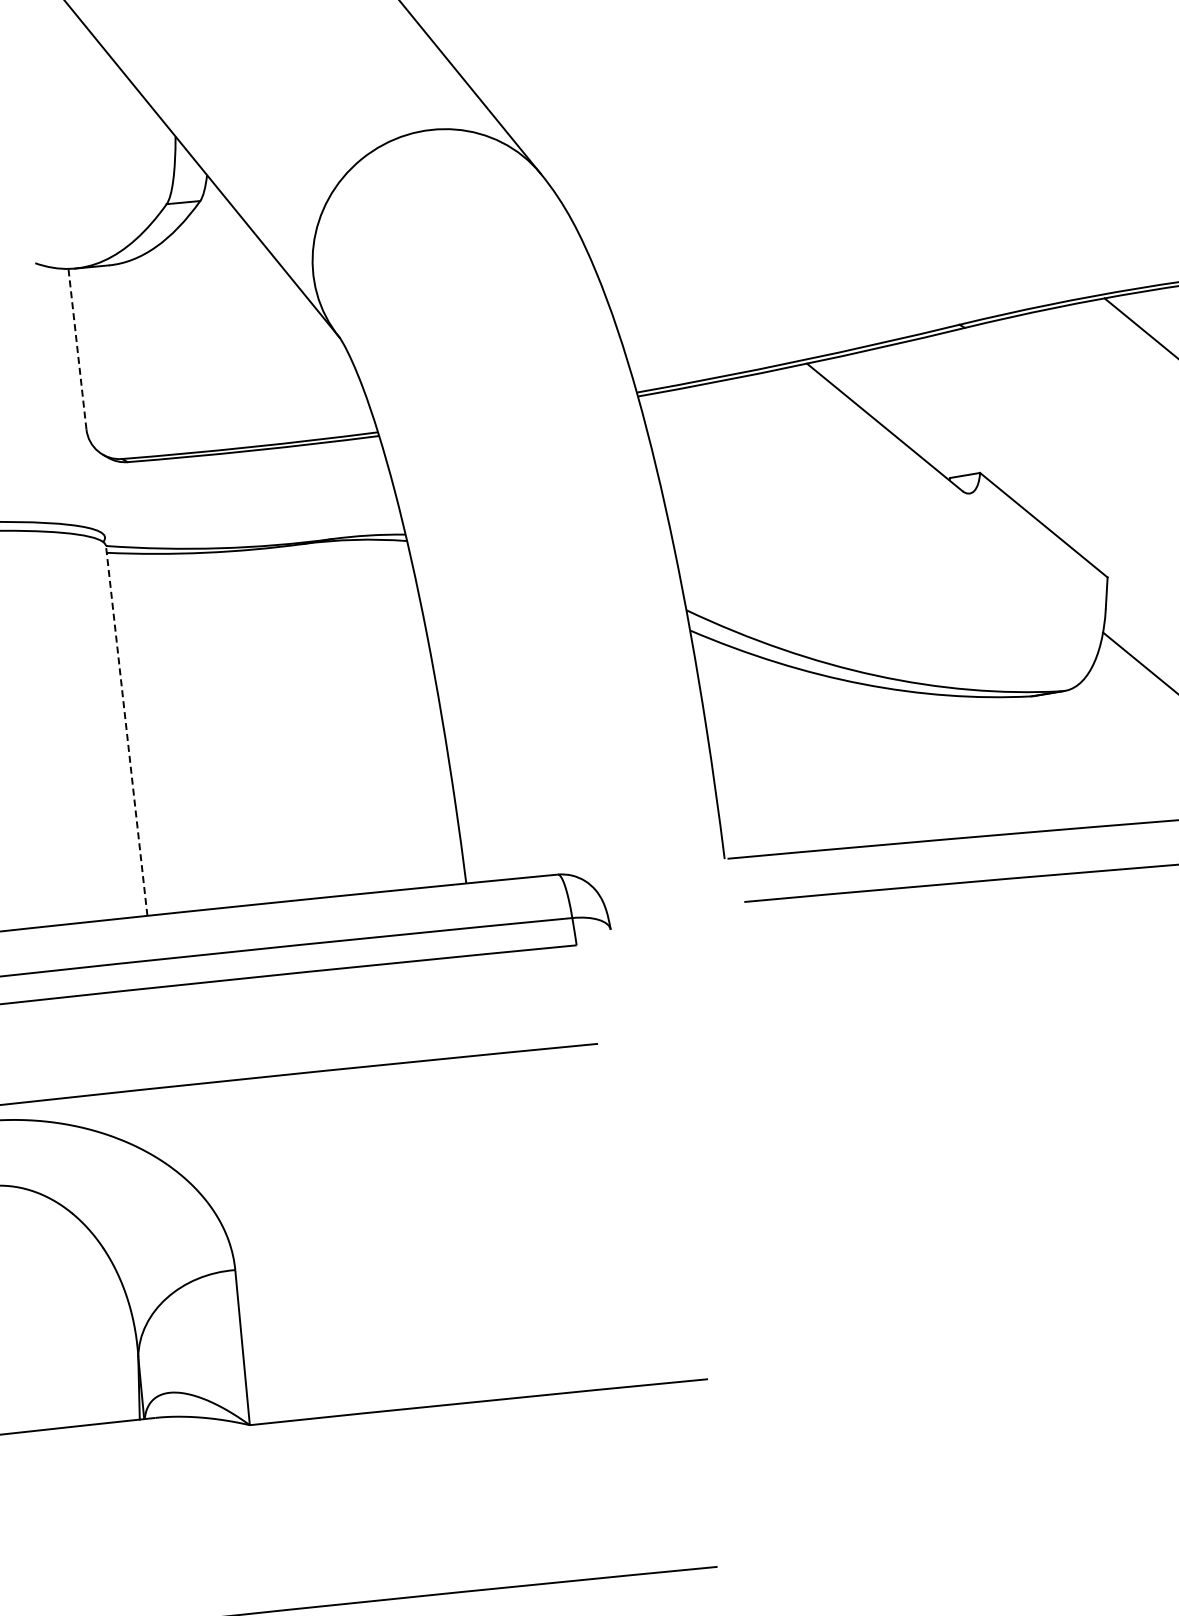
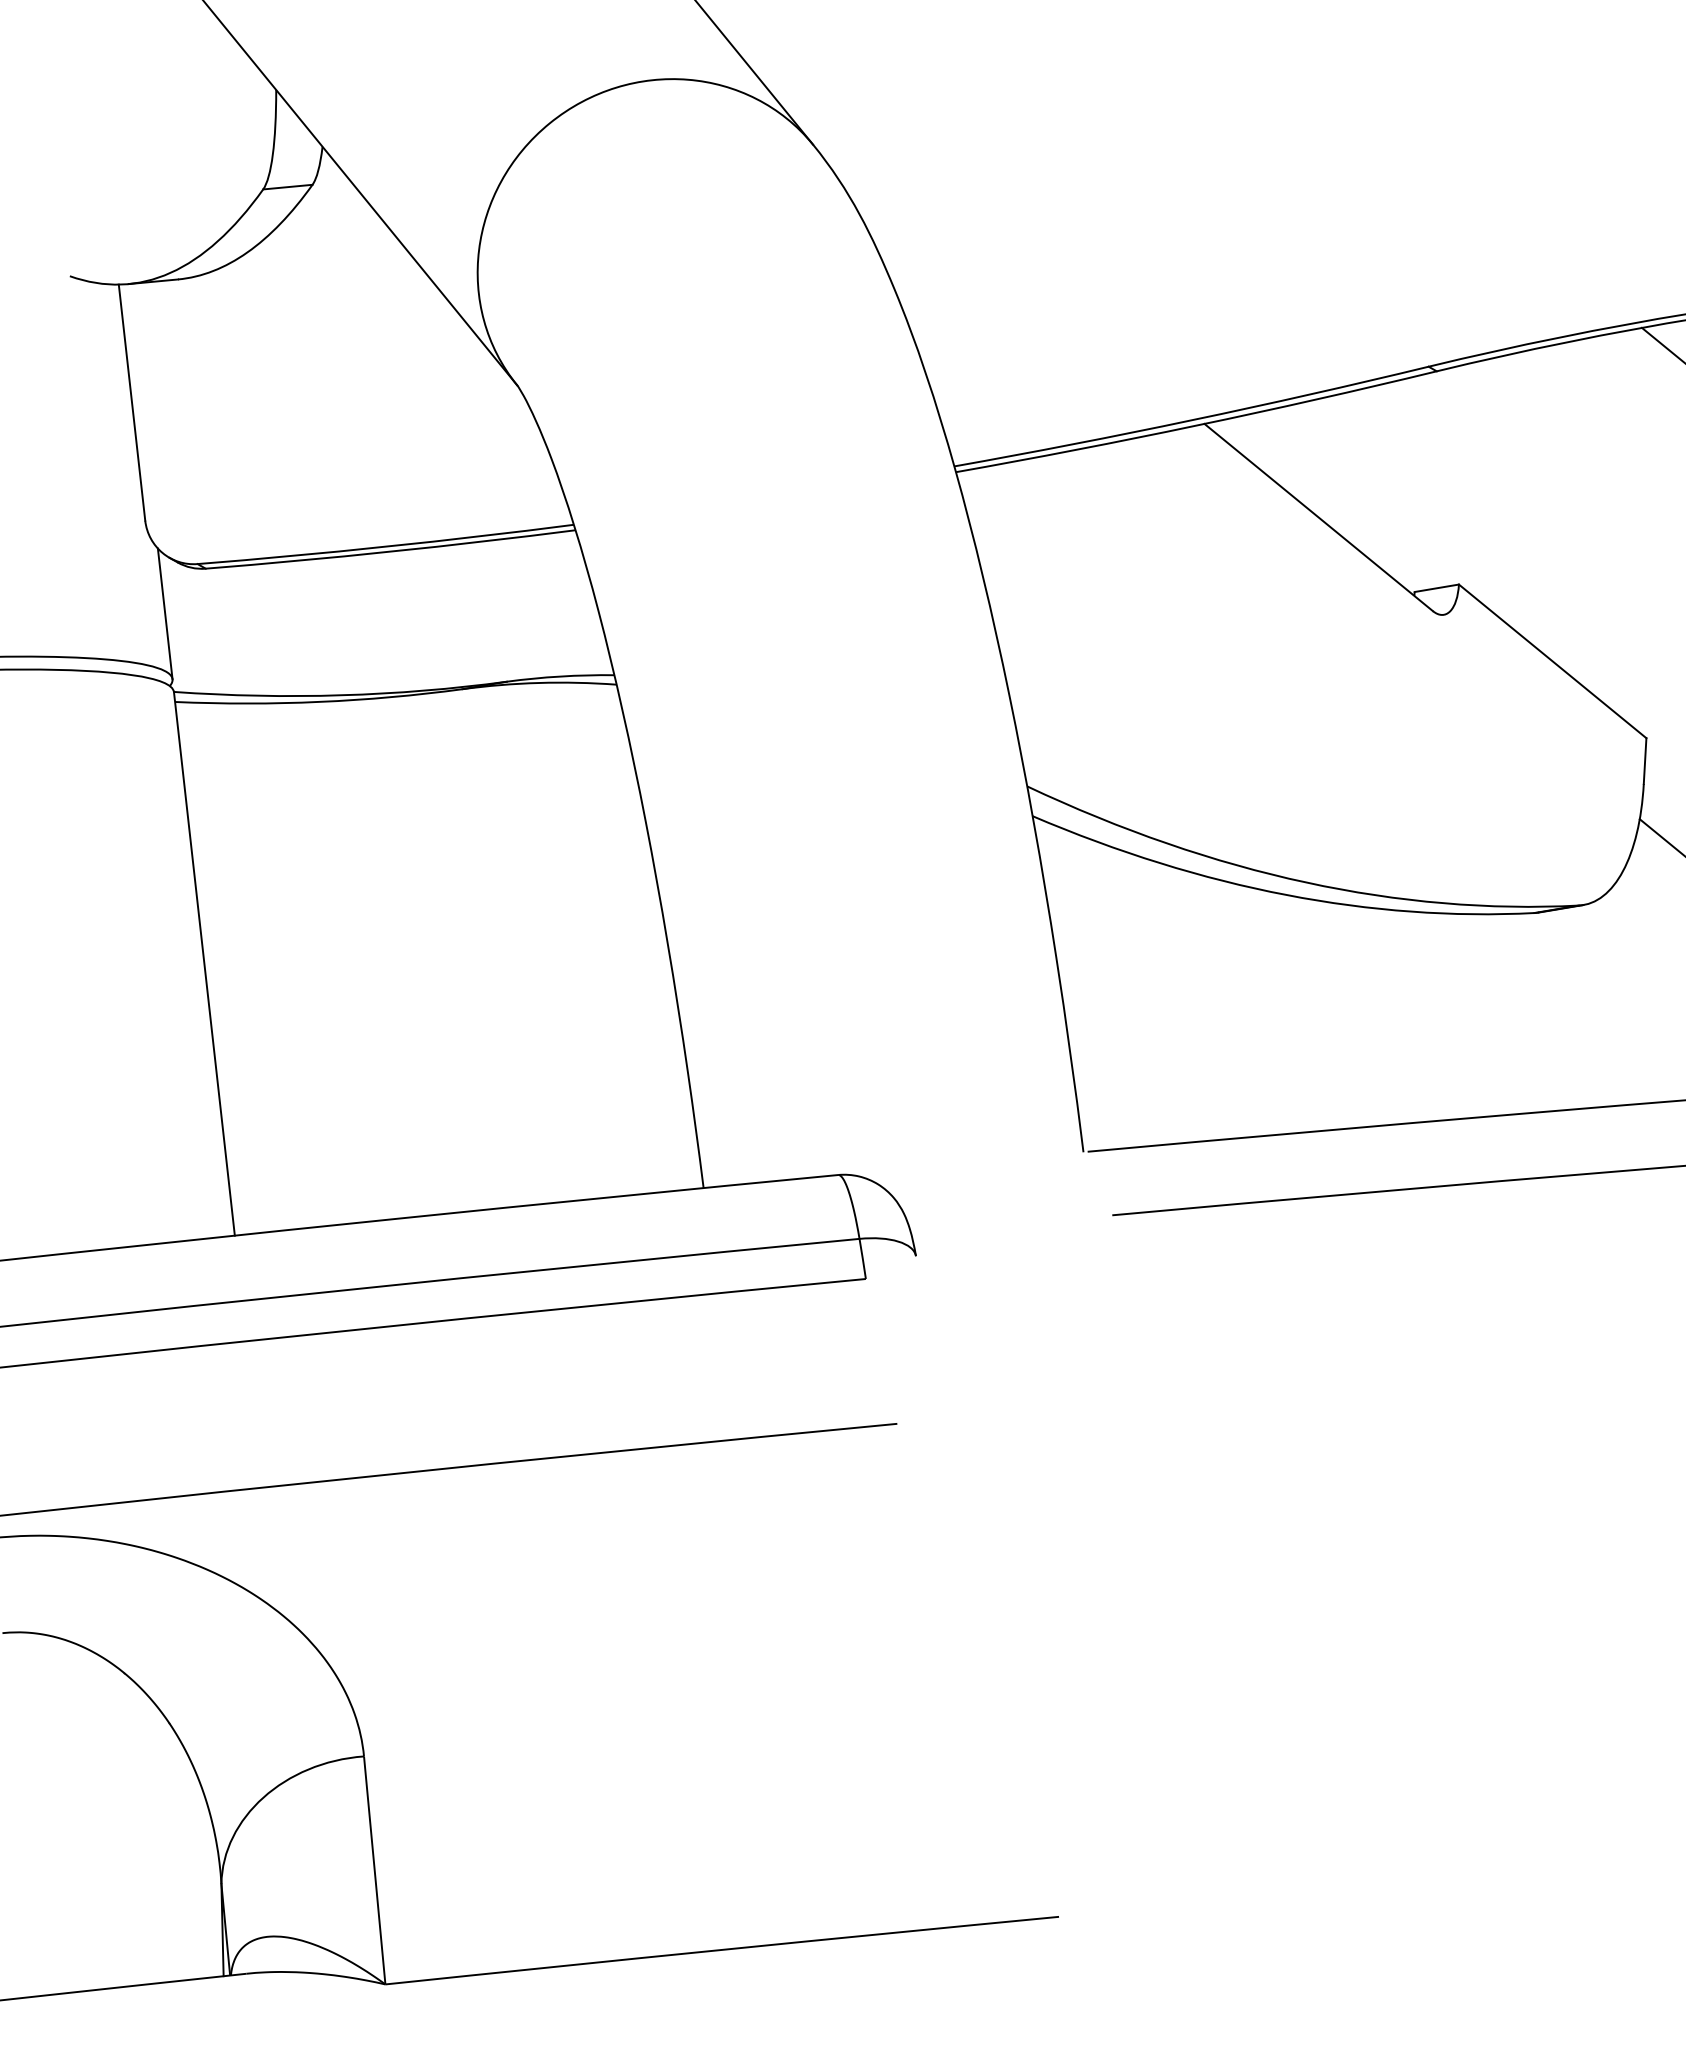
line: (77, 349) -> (132, 403), dashed -> solid
line: (100, 492) -> (165, 613), added
line: (126, 731) -> (204, 964), dashed -> solid

